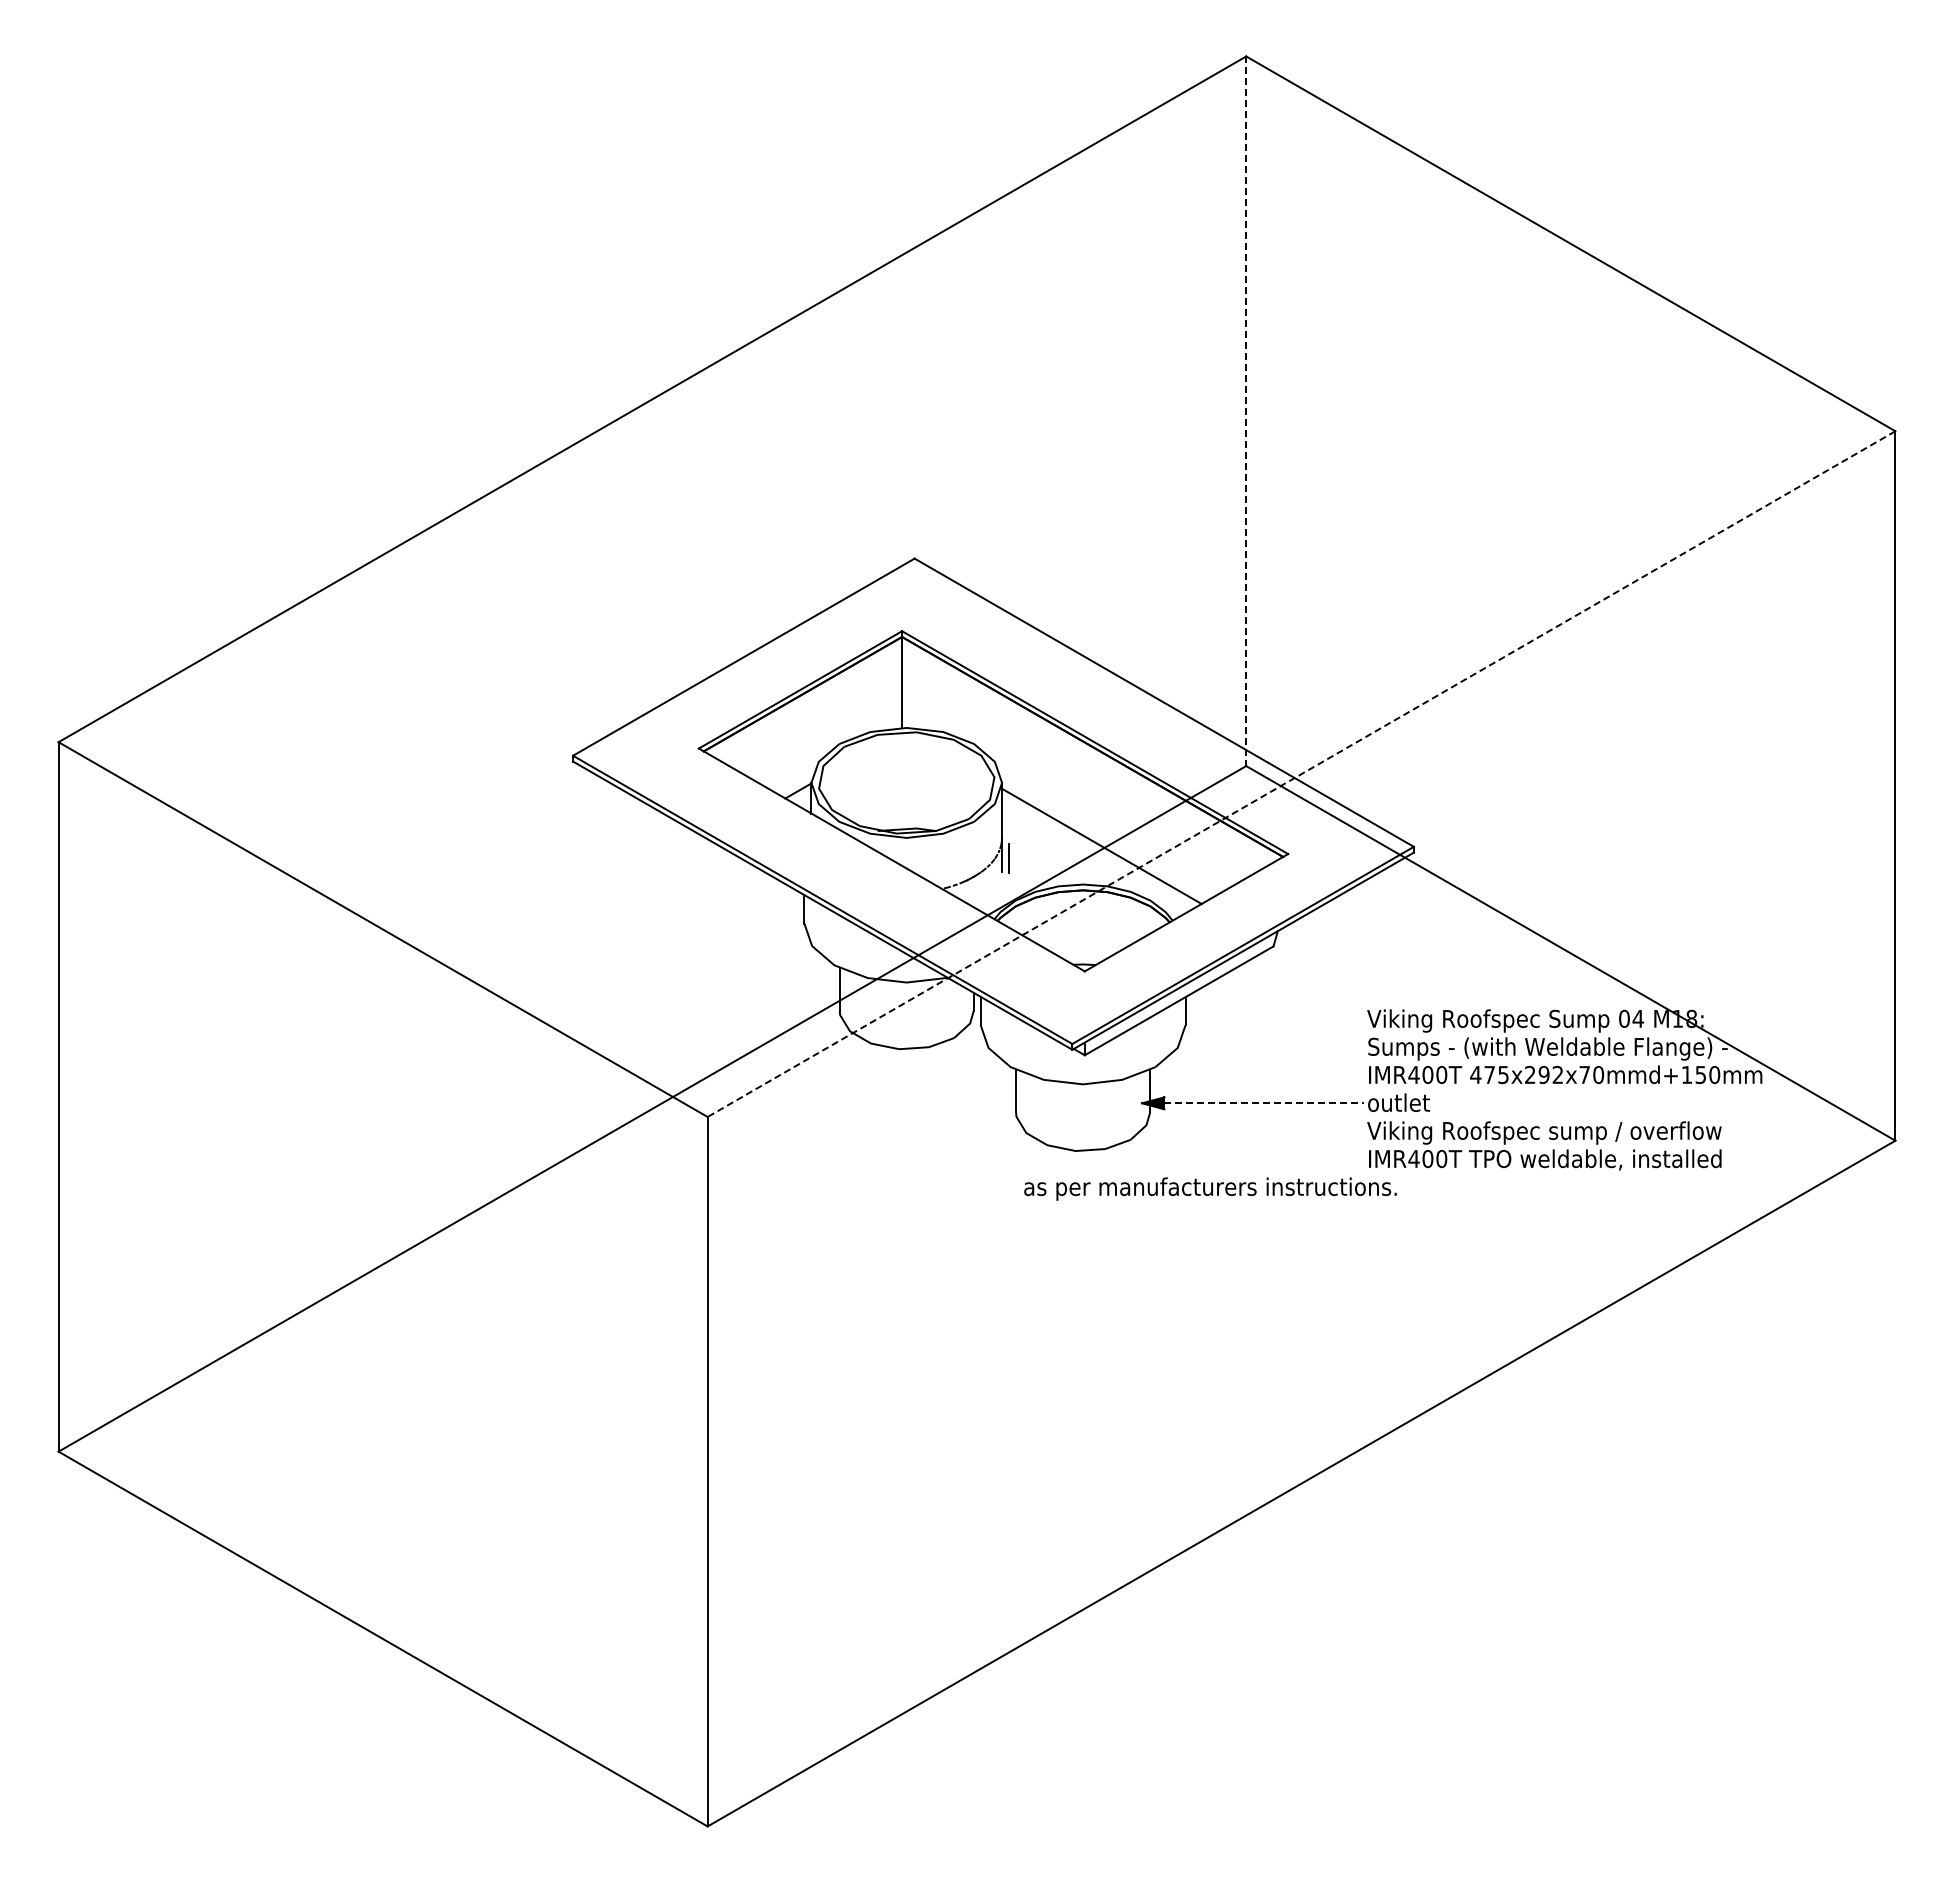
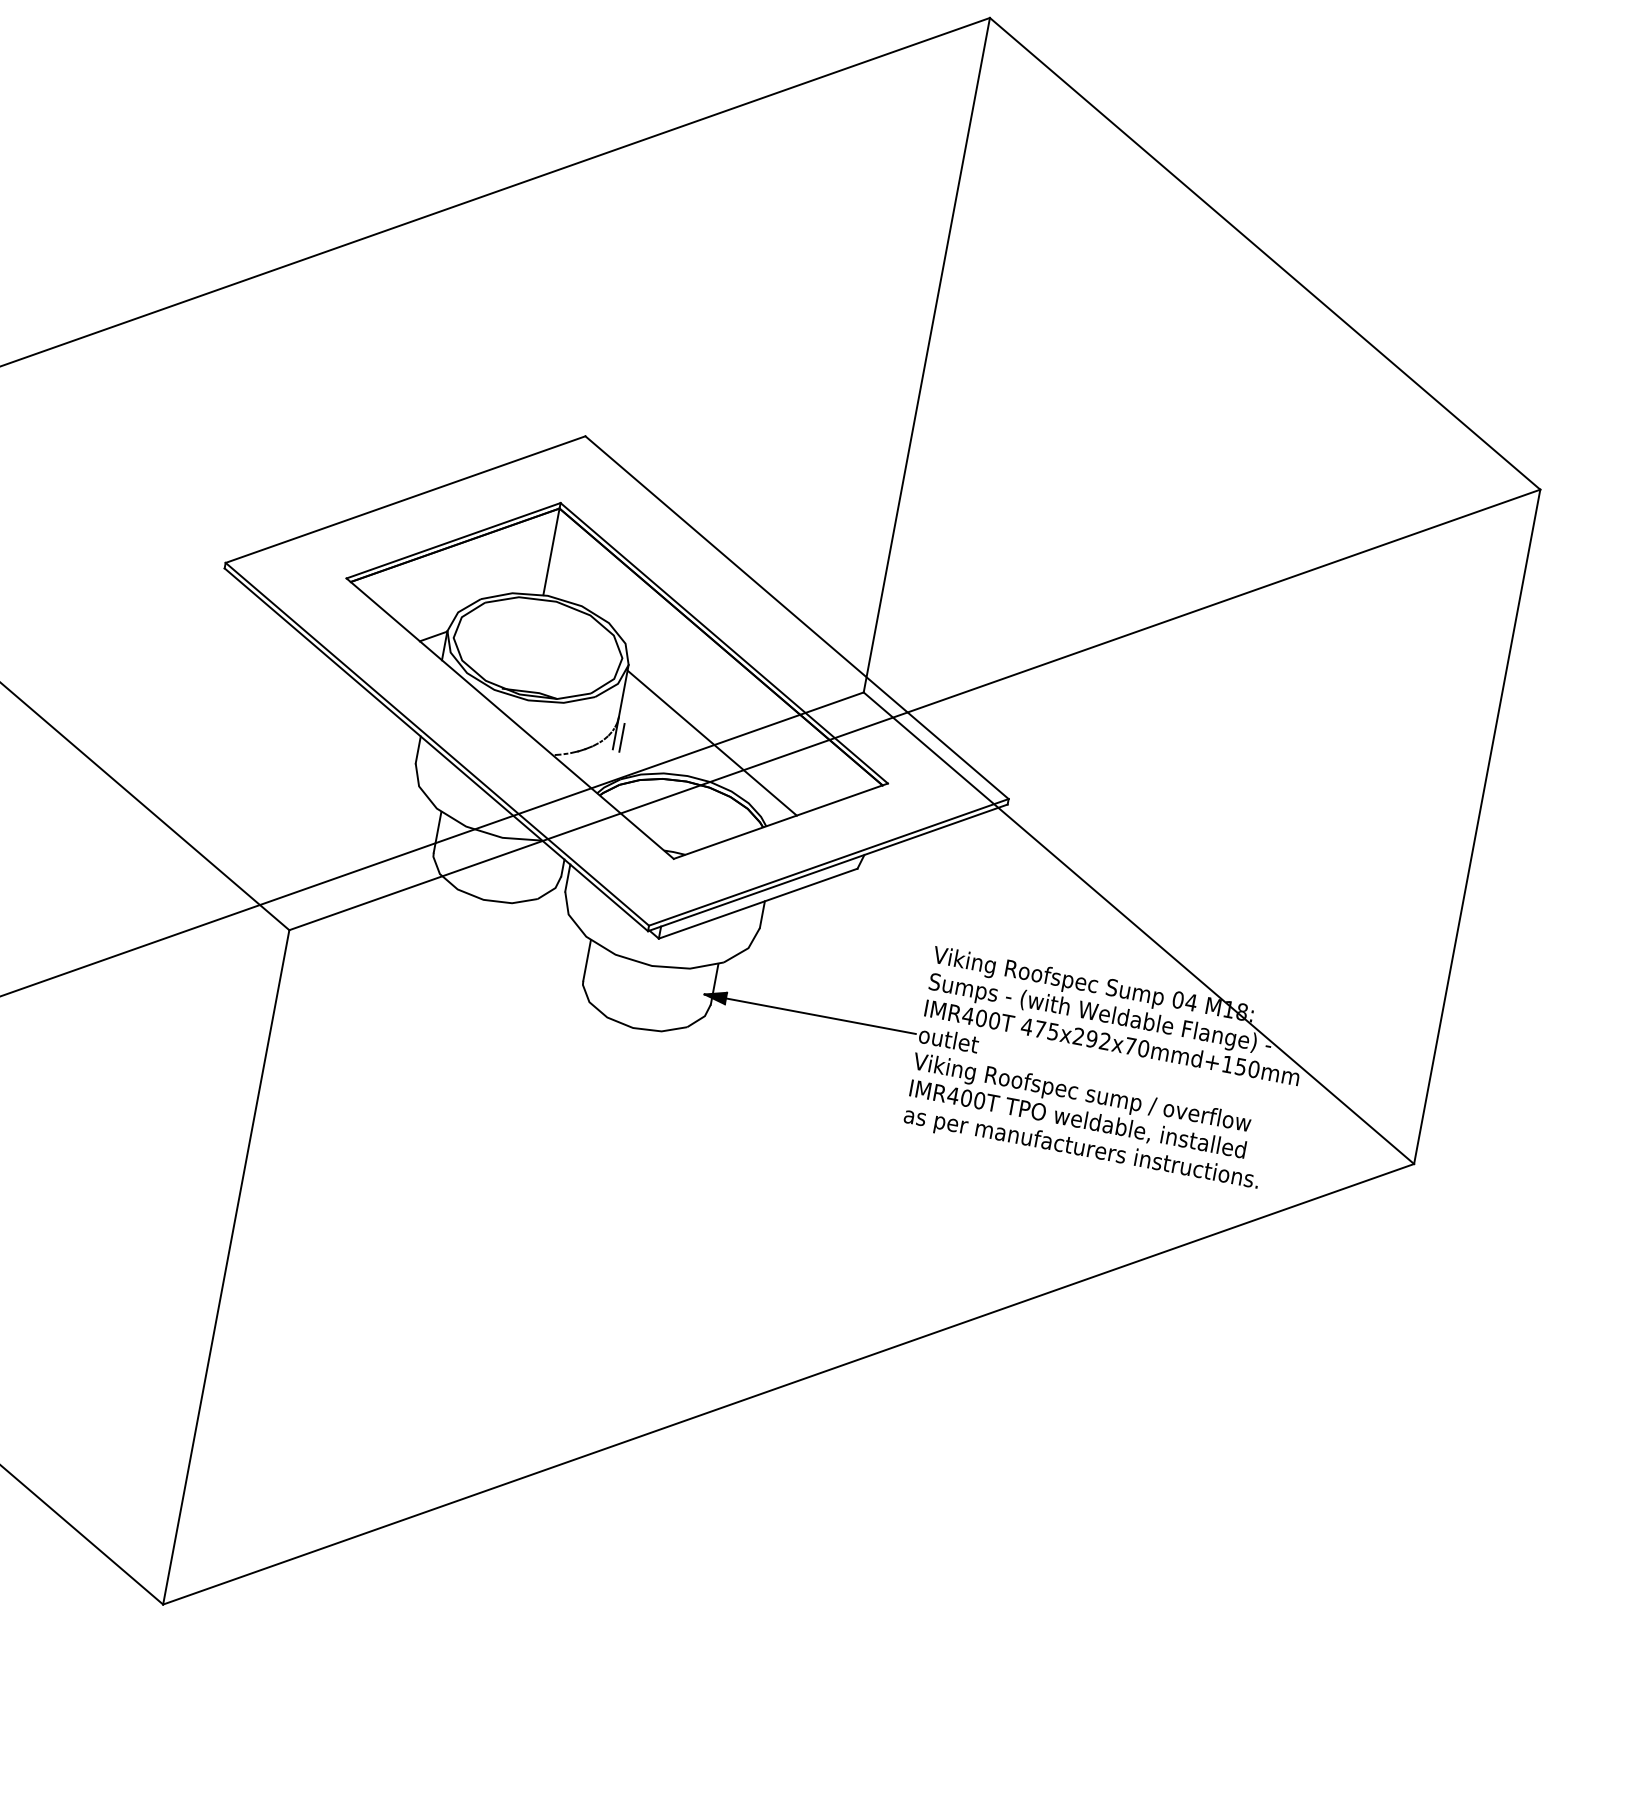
line: (1246, 411) -> (927, 355), dashed -> solid
line: (1301, 774) -> (914, 710), dashed -> solid
line: (1253, 1103) -> (810, 1014), dashed -> solid
text: (1210, 1188) -> (1081, 1148), moved

